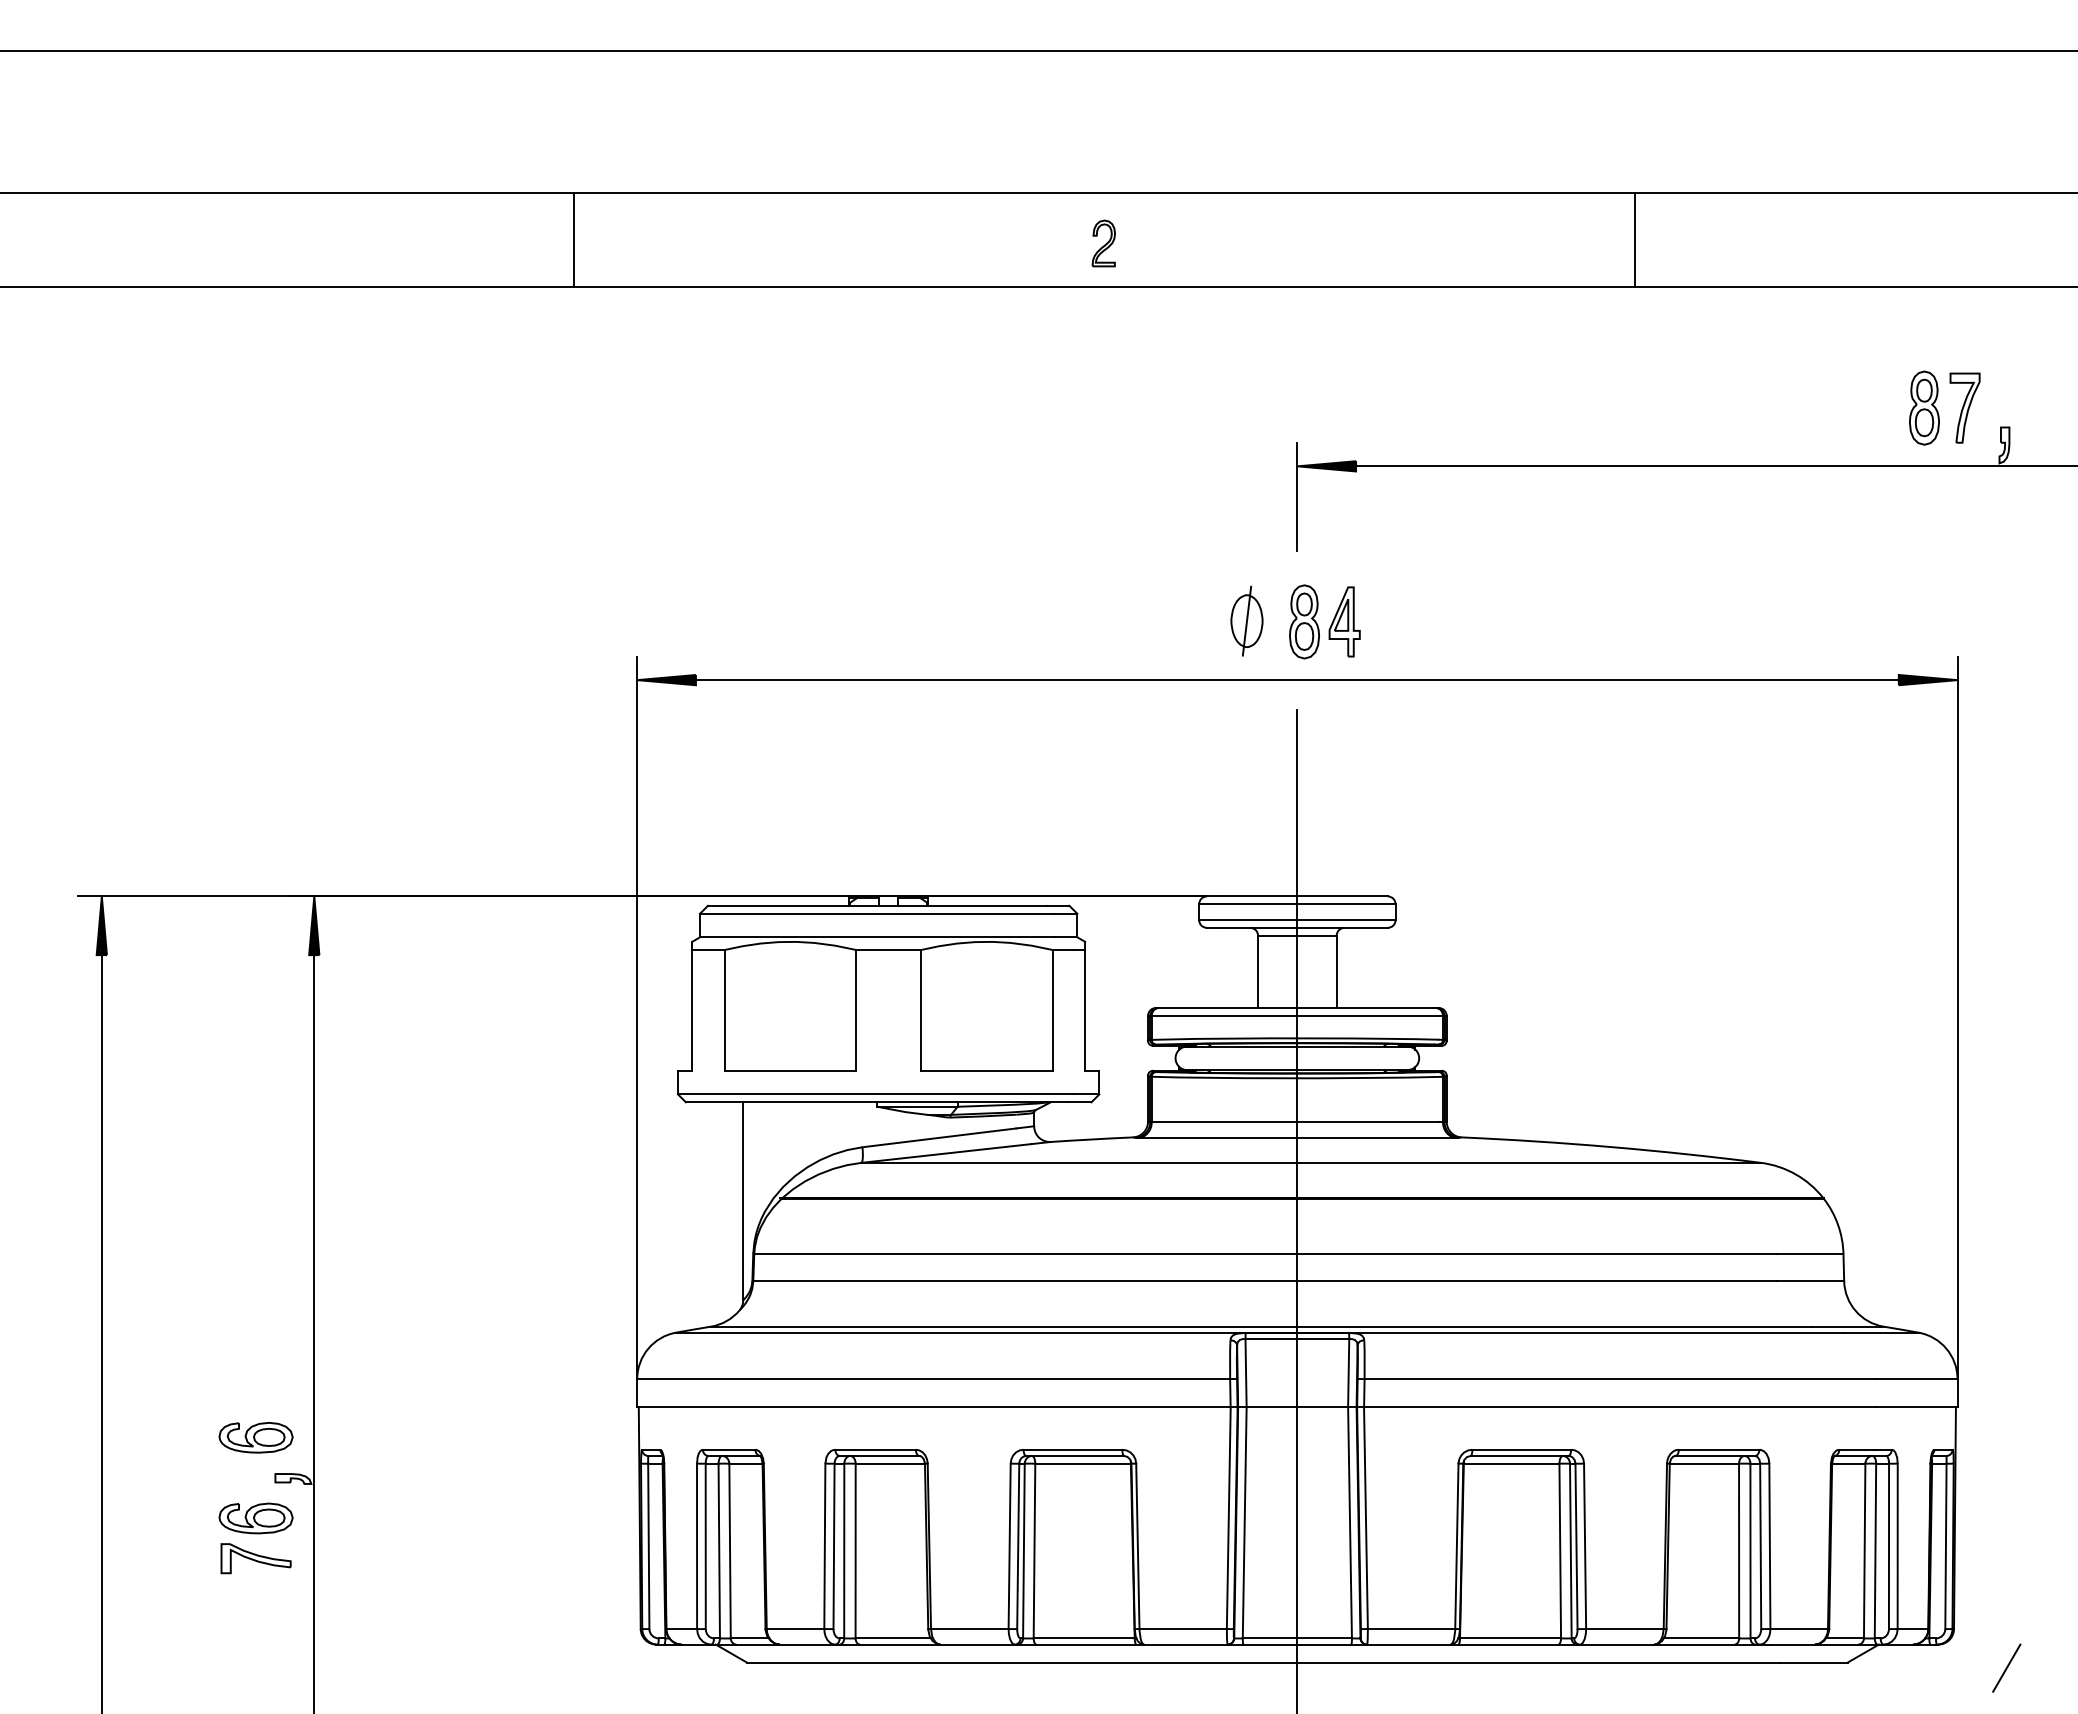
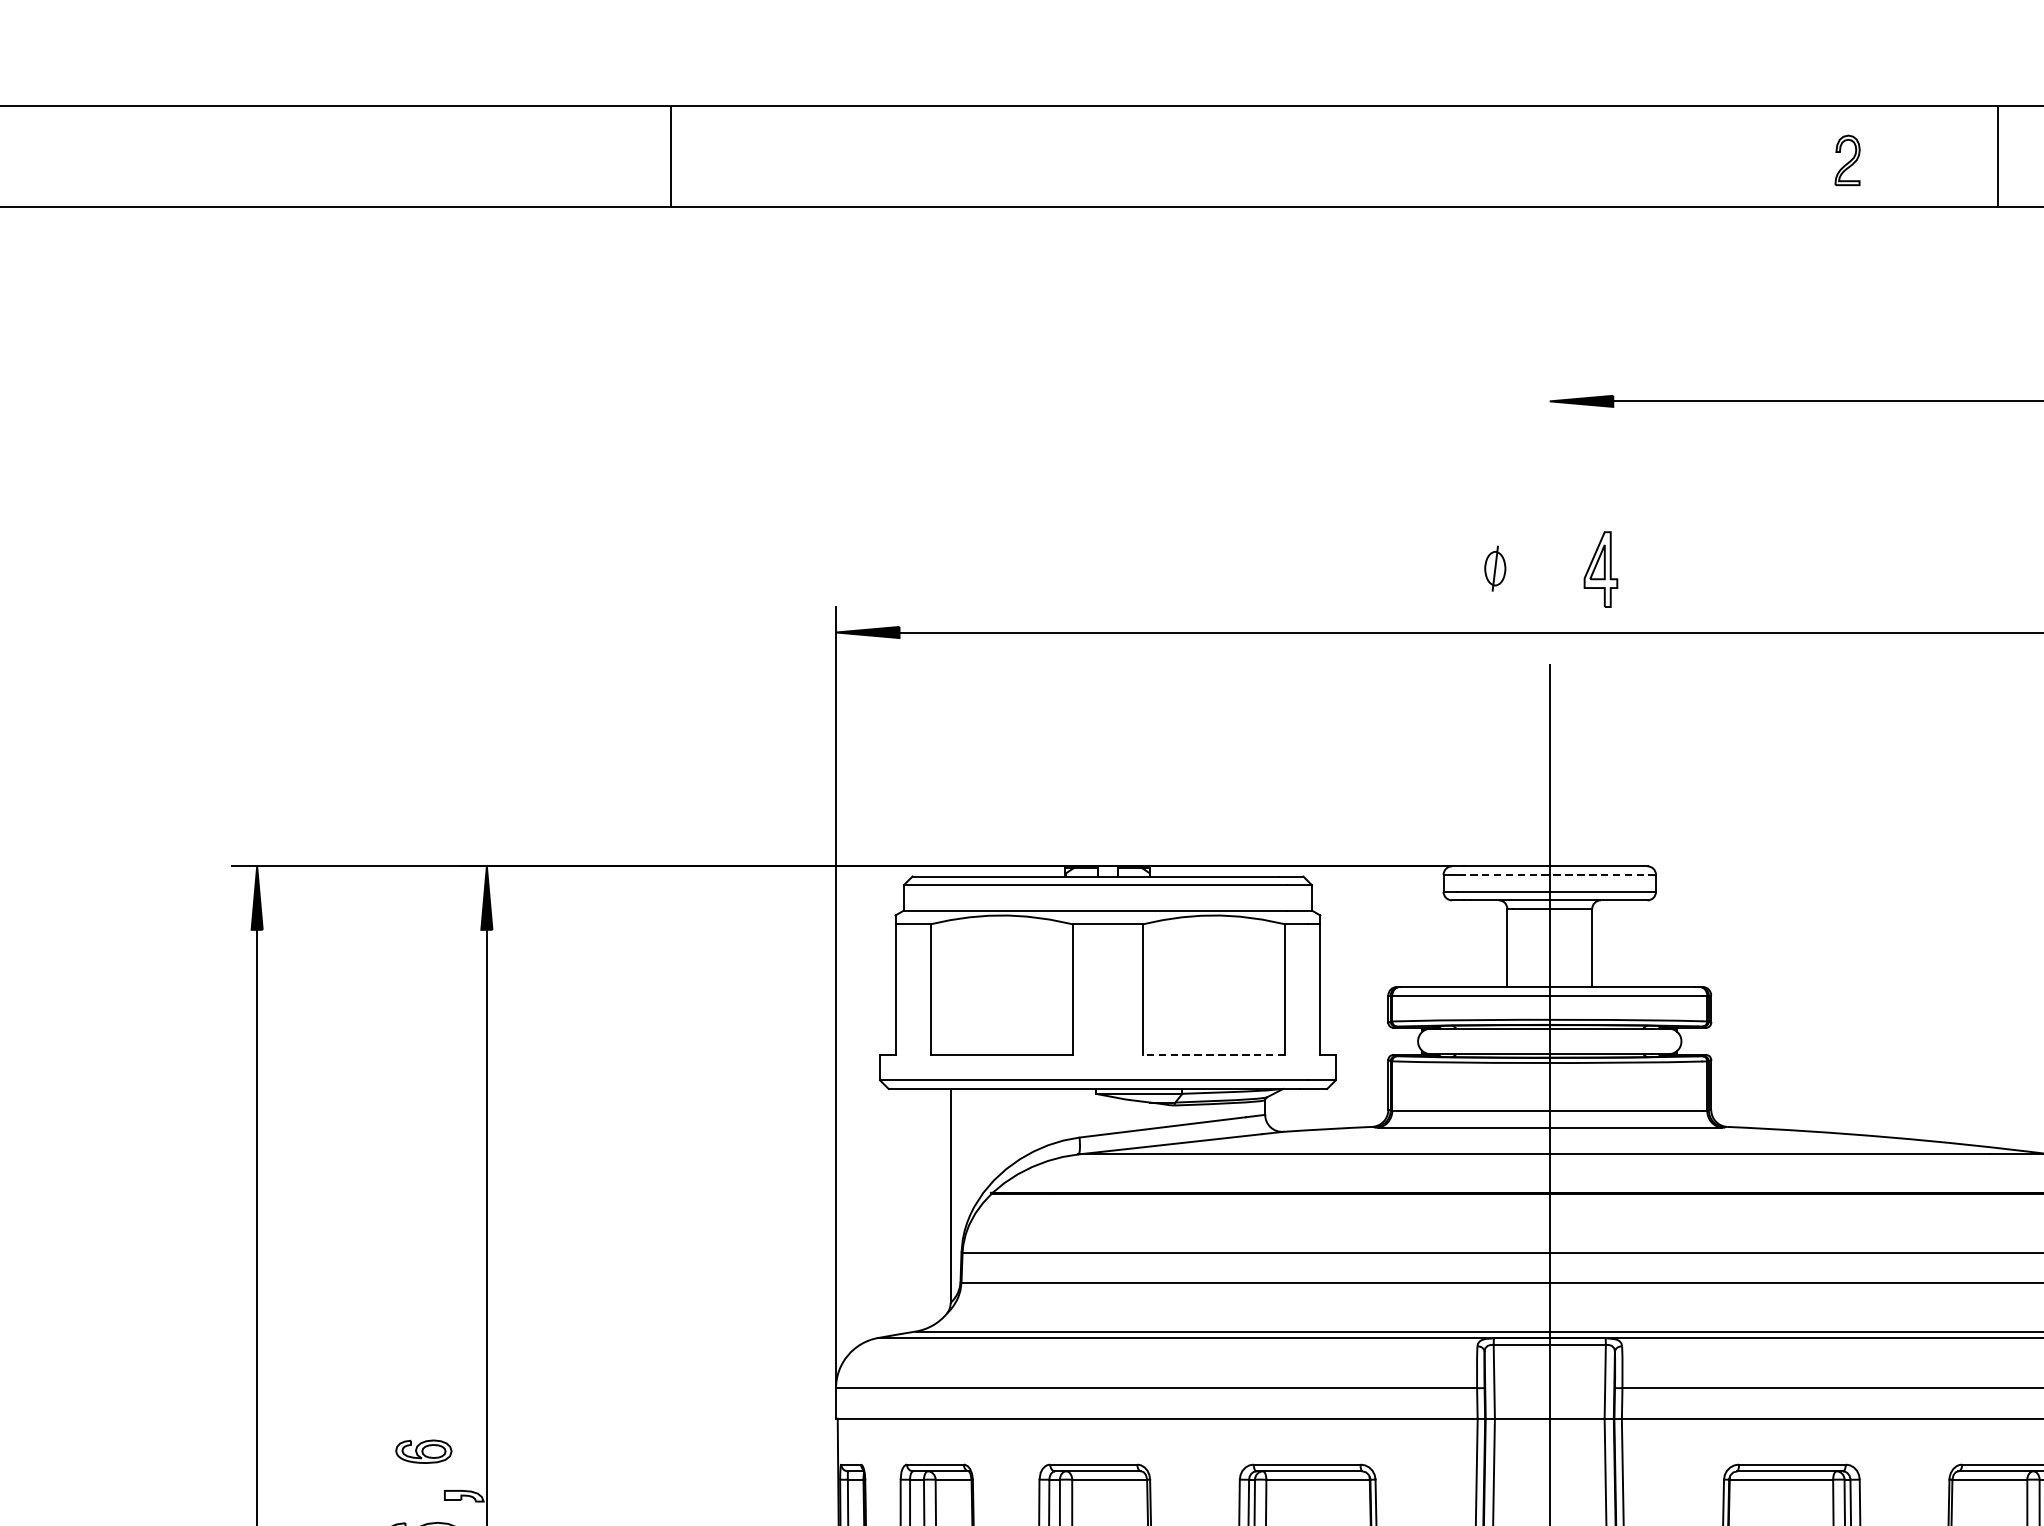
line: (573, 239) -> (670, 156), moved
line: (1634, 239) -> (1997, 156), moved
part: (1103, 243) -> (1847, 160), moved
line: (1297, 496) -> (1549, 433), removed
part: (1246, 620) -> (1494, 568), size x0.6
part: (1304, 621) -> (1557, 569), removed
line: (1302, 904) -> (1555, 875), solid -> dashed
line: (986, 1070) -> (1213, 1054), solid -> dashed
part: (255, 1437) -> (423, 1451), size x0.7

